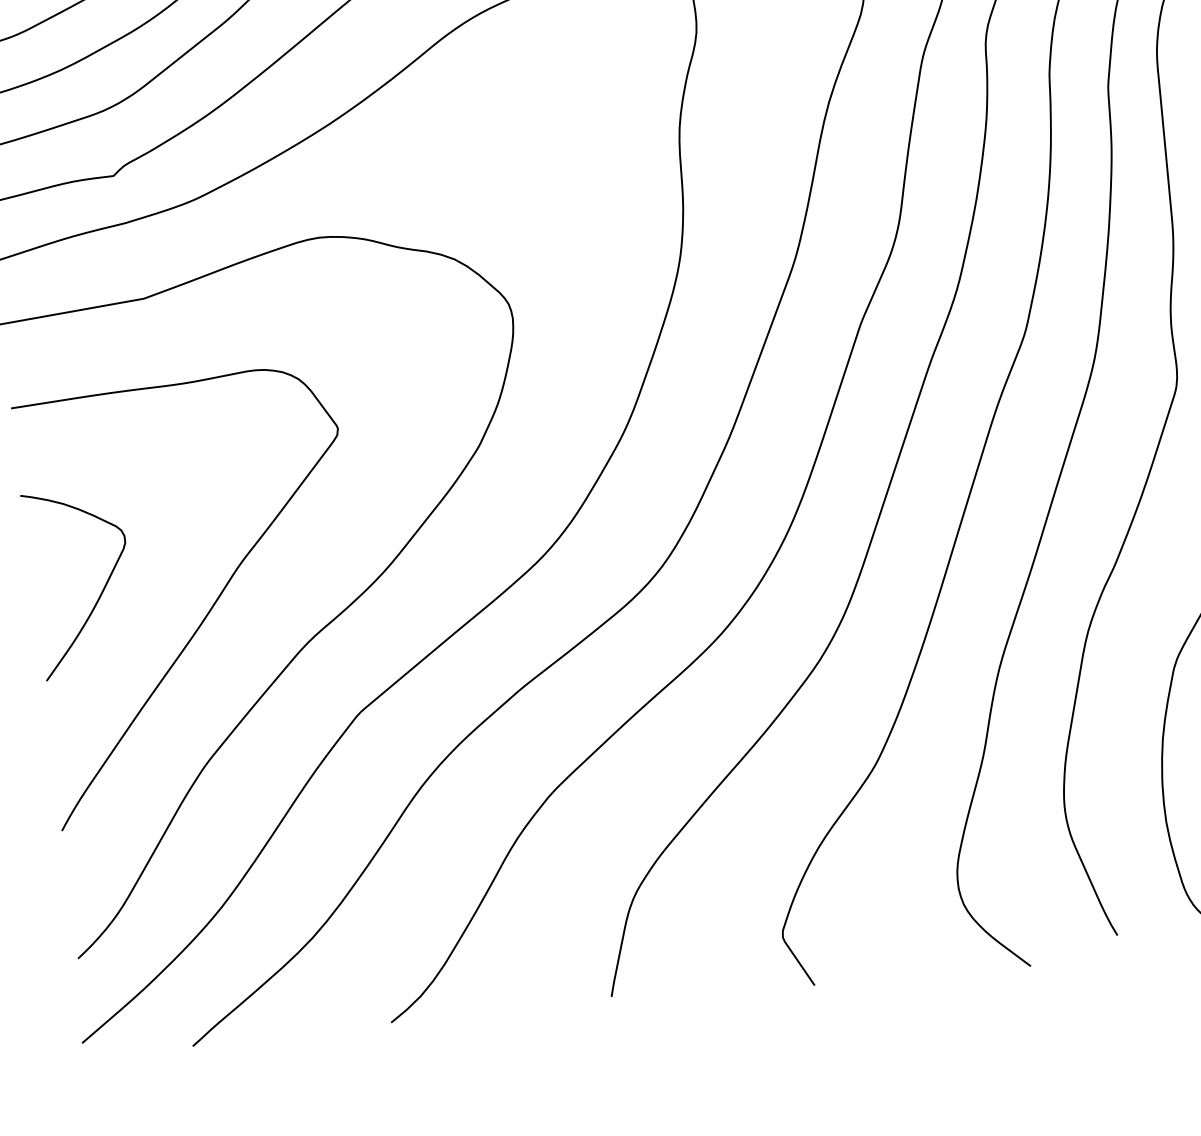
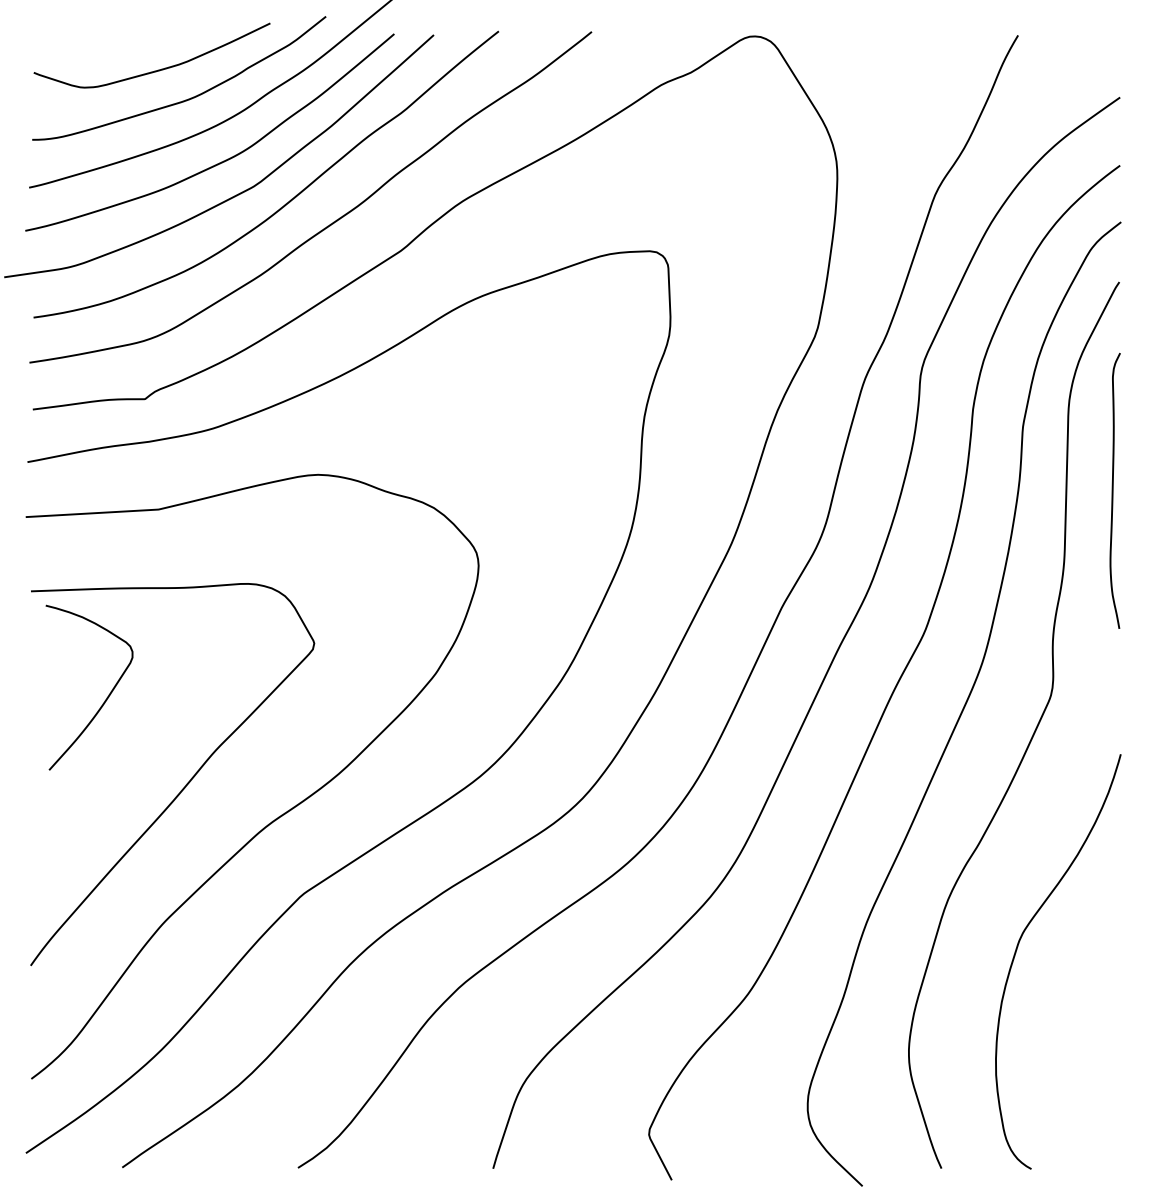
curve: (101, 591) -> (106, 697), moved

